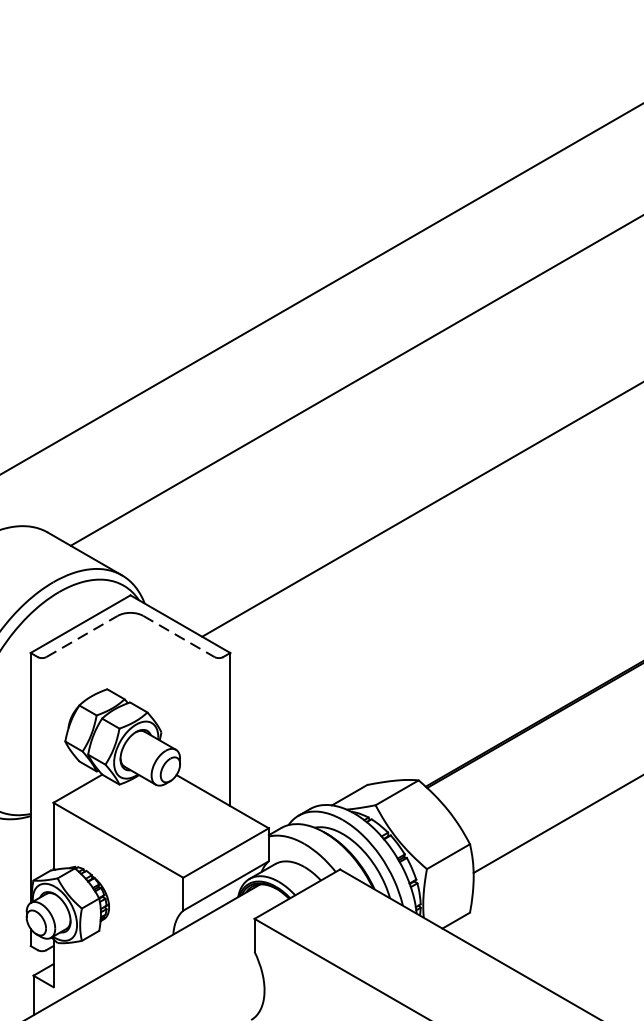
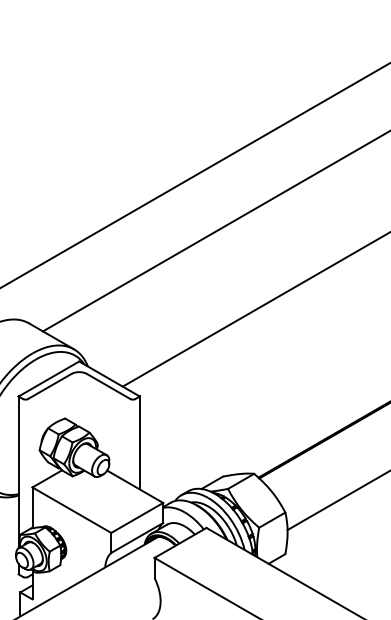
line: (81, 636) -> (49, 386), dashed -> solid
line: (178, 636) -> (108, 386), dashed -> solid

